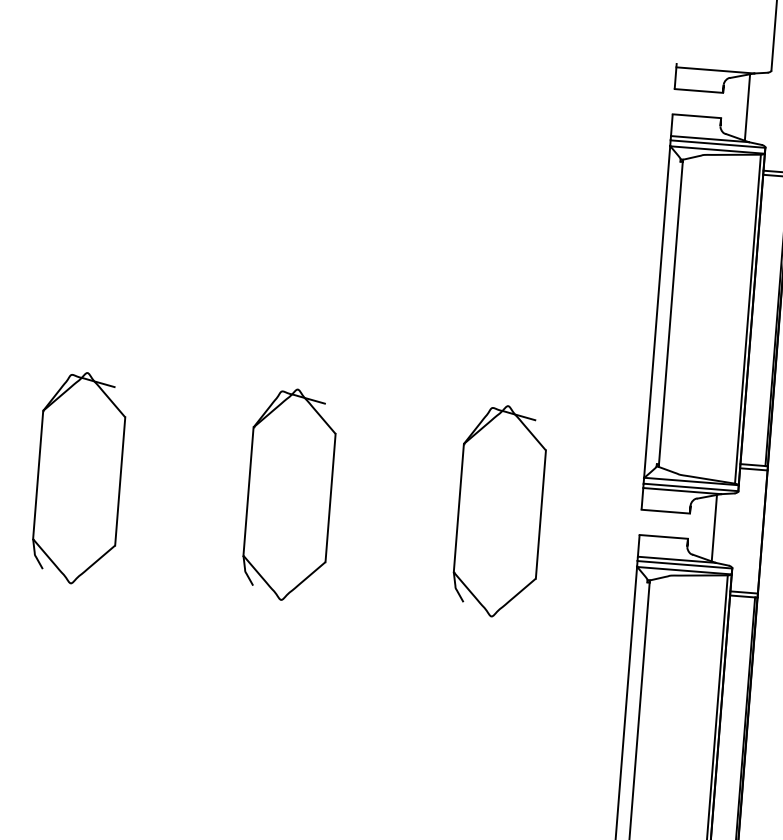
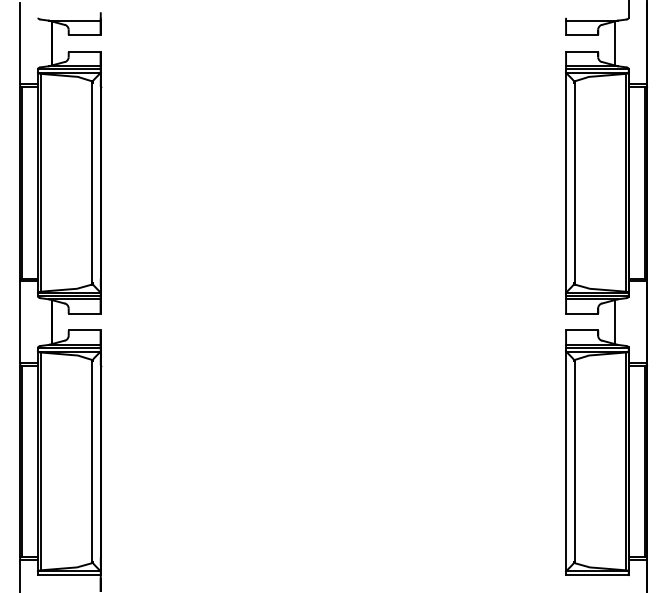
part: (78, 477) -> (193, 321), removed
part: (289, 493) -> (333, 321), removed
part: (499, 510) -> (472, 321), removed

